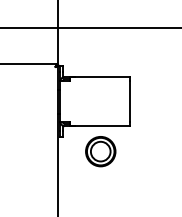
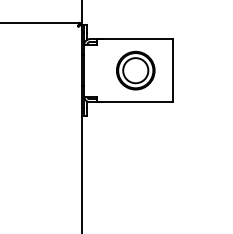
part: (100, 151) -> (135, 70), moved

